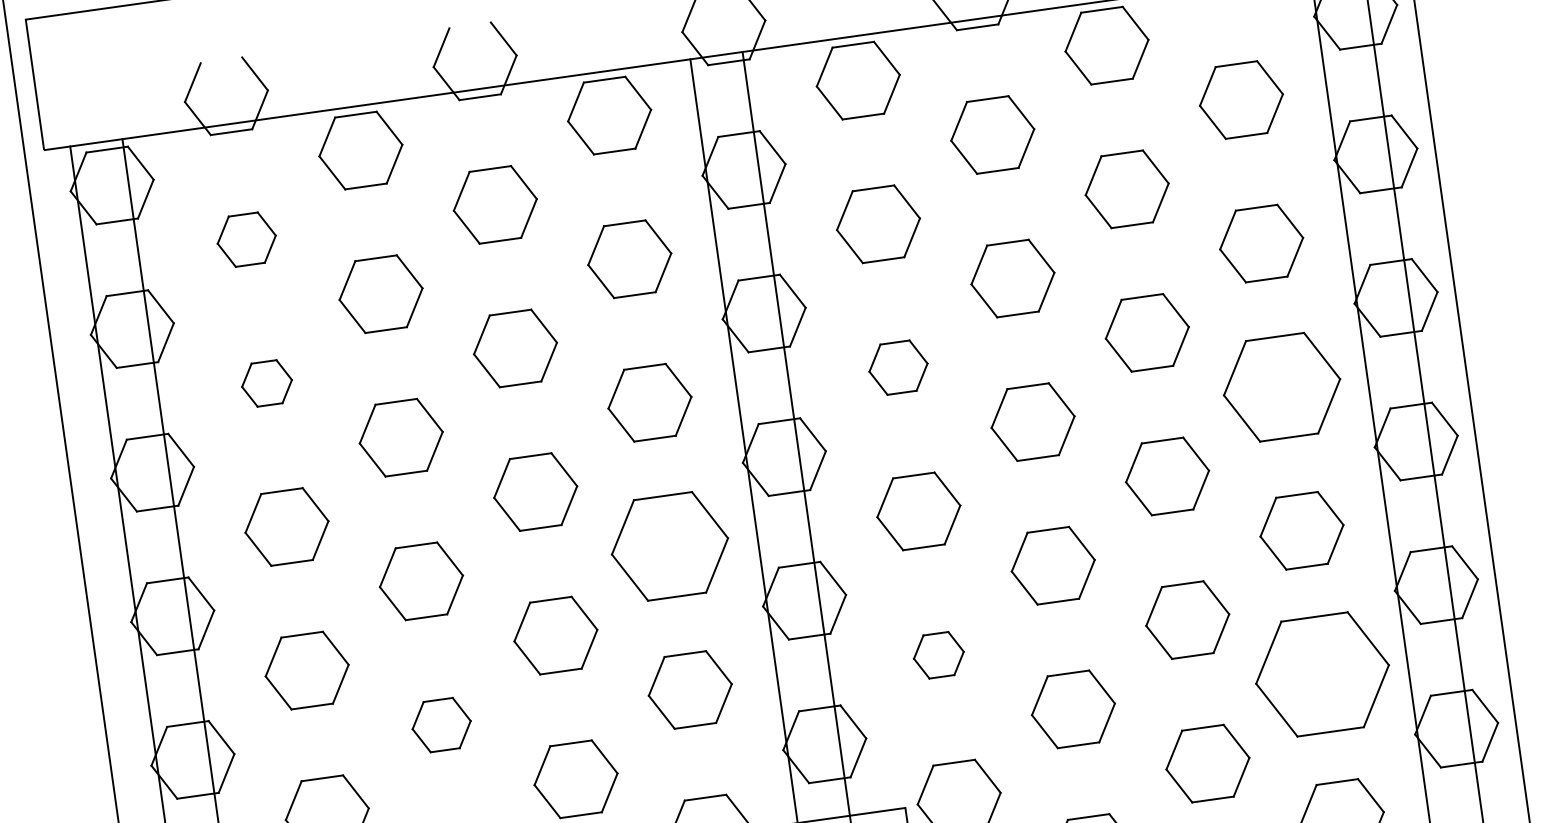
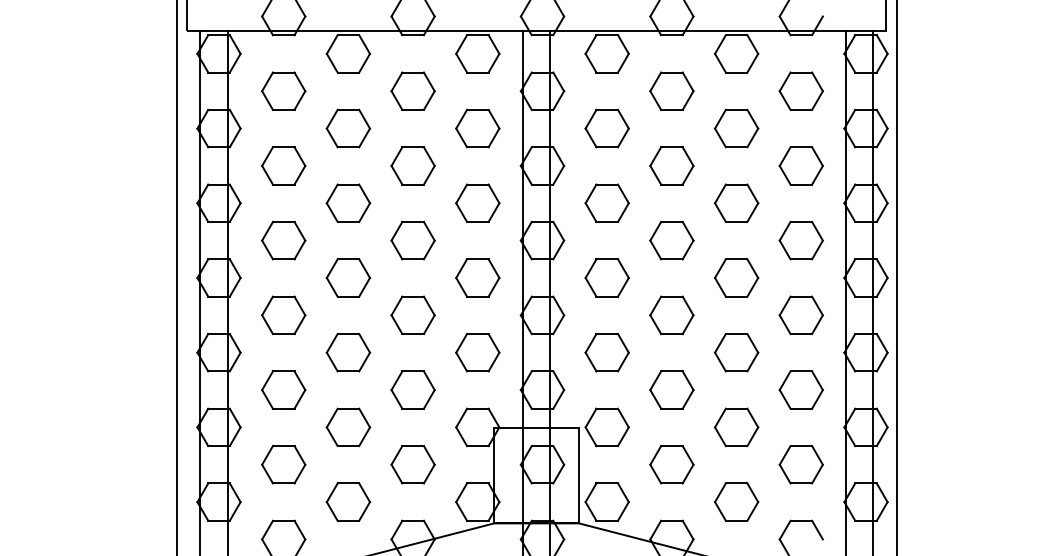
part: (246, 238) -> (283, 90), size x1.43
part: (897, 366) -> (606, 202), size x1.43
part: (266, 382) -> (283, 165), size x1.67
part: (1280, 387) -> (800, 240), size x0.71
part: (669, 545) -> (477, 277), size x0.71
part: (937, 654) -> (606, 352), size x1.67
part: (1320, 673) -> (800, 389), size x0.62
part: (441, 724) -> (348, 352), size x1.43

